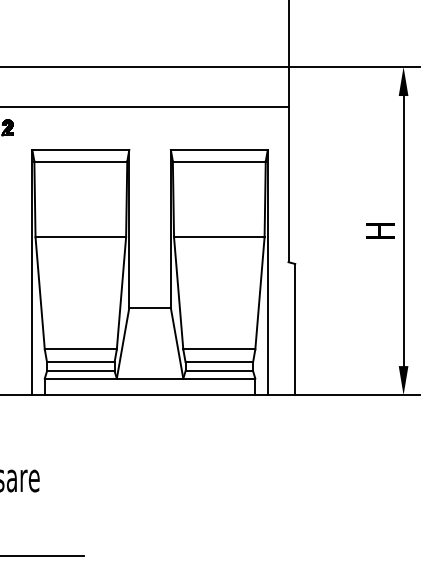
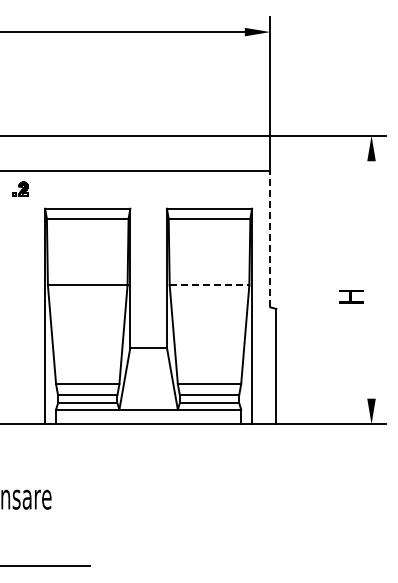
line: (288, 183) -> (270, 238), solid -> dashed
text: (380, 230) -> (351, 296), moved
line: (403, 230) -> (371, 279), removed
line: (219, 237) -> (209, 285), solid -> dashed

